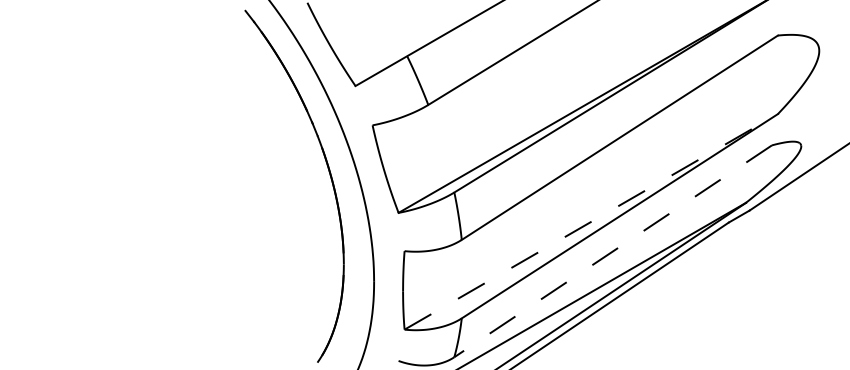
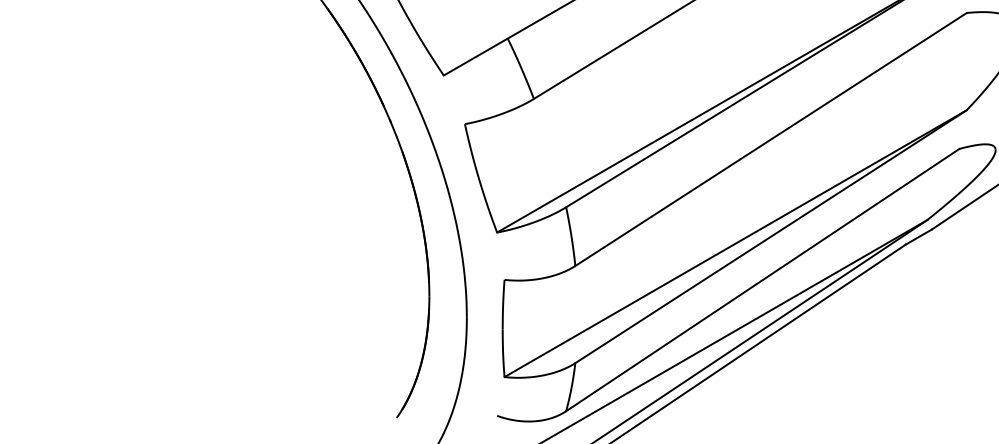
line: (591, 221) -> (735, 243), dashed -> solid
line: (613, 251) -> (763, 280), dashed -> solid

